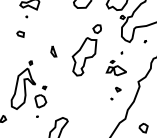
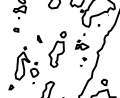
part: (85, 50) -> (57, 49), moved

